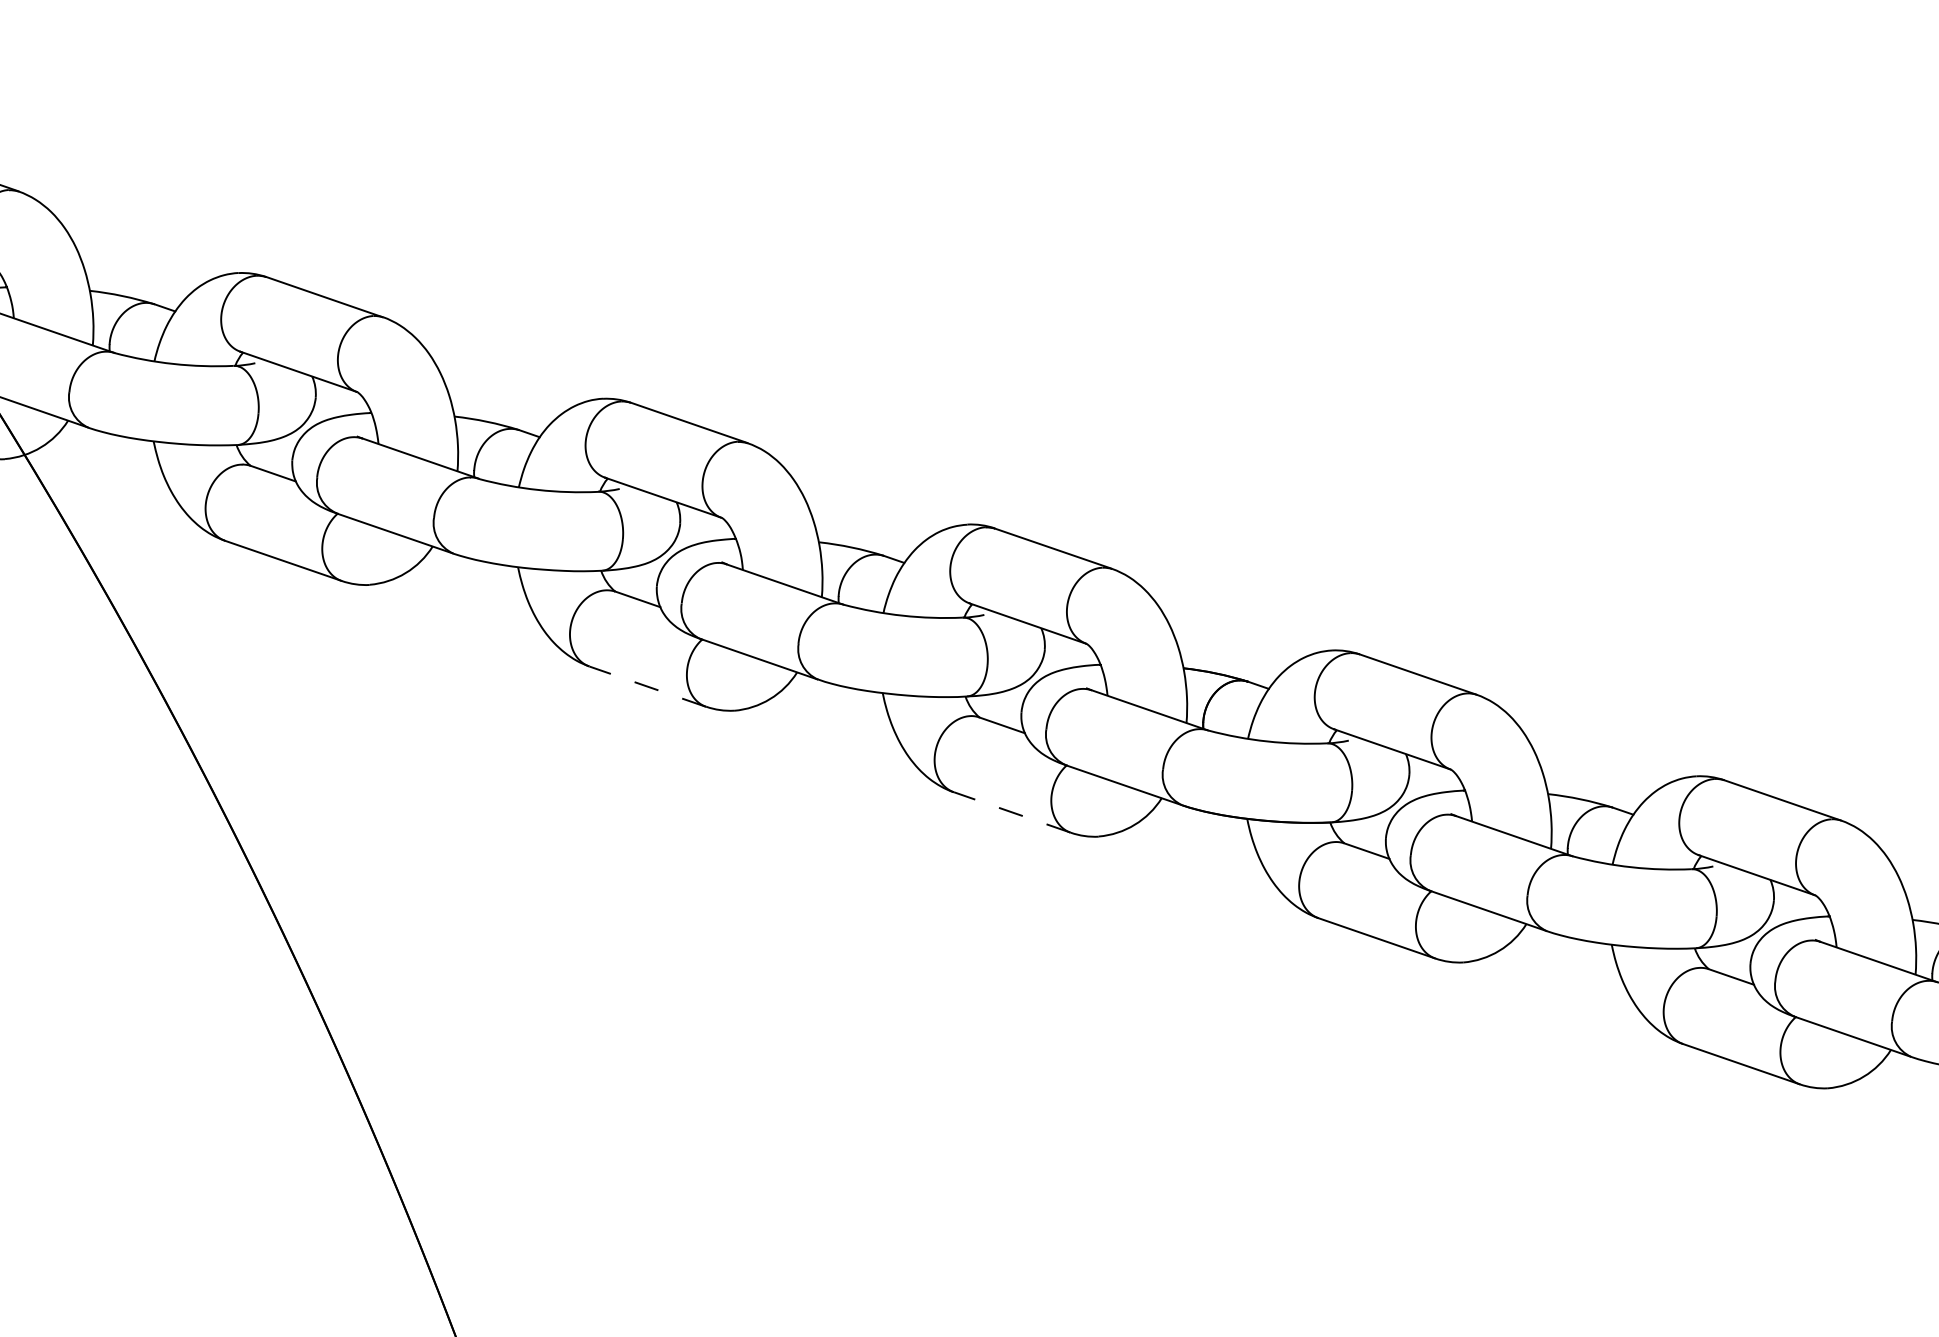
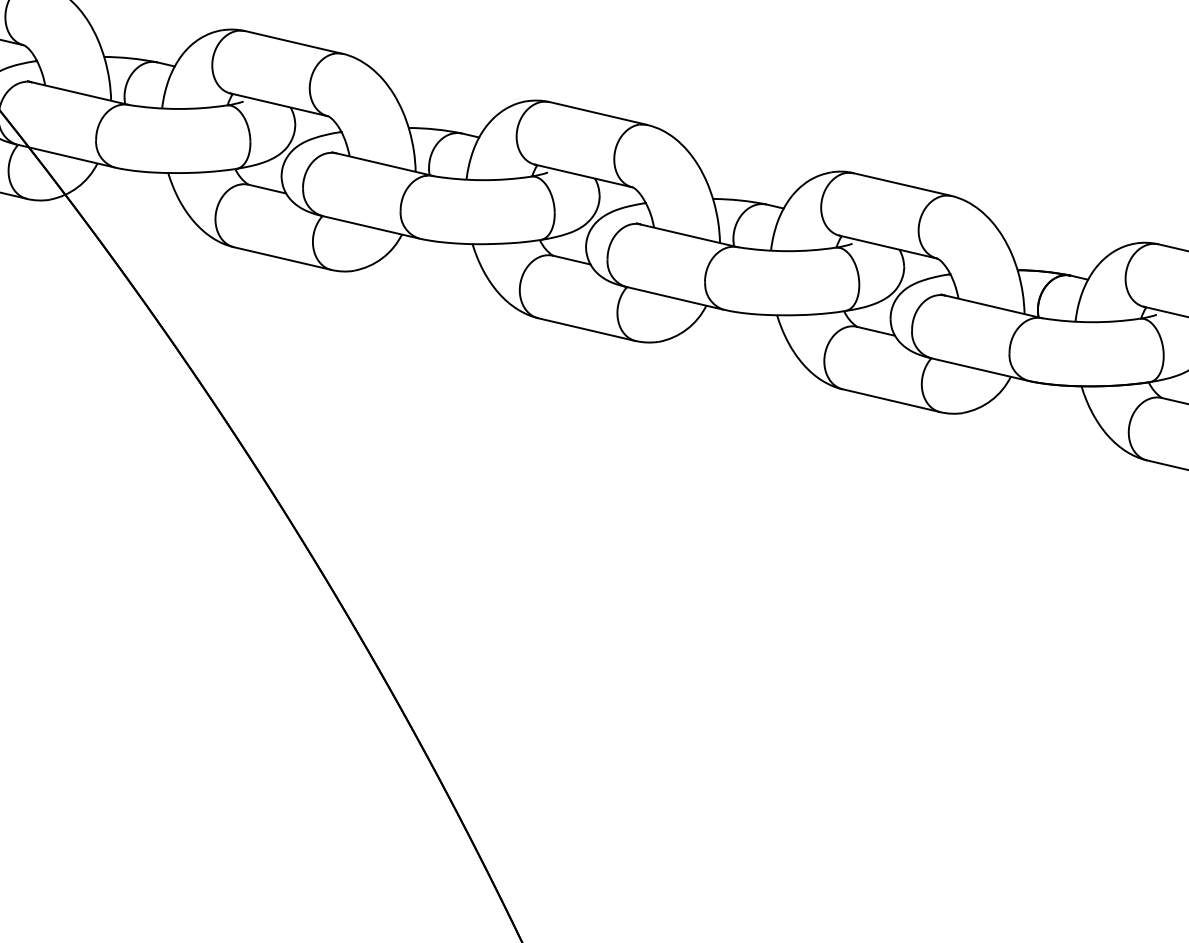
line: (647, 686) -> (586, 329), dashed -> solid
line: (1011, 812) -> (890, 400), dashed -> solid

